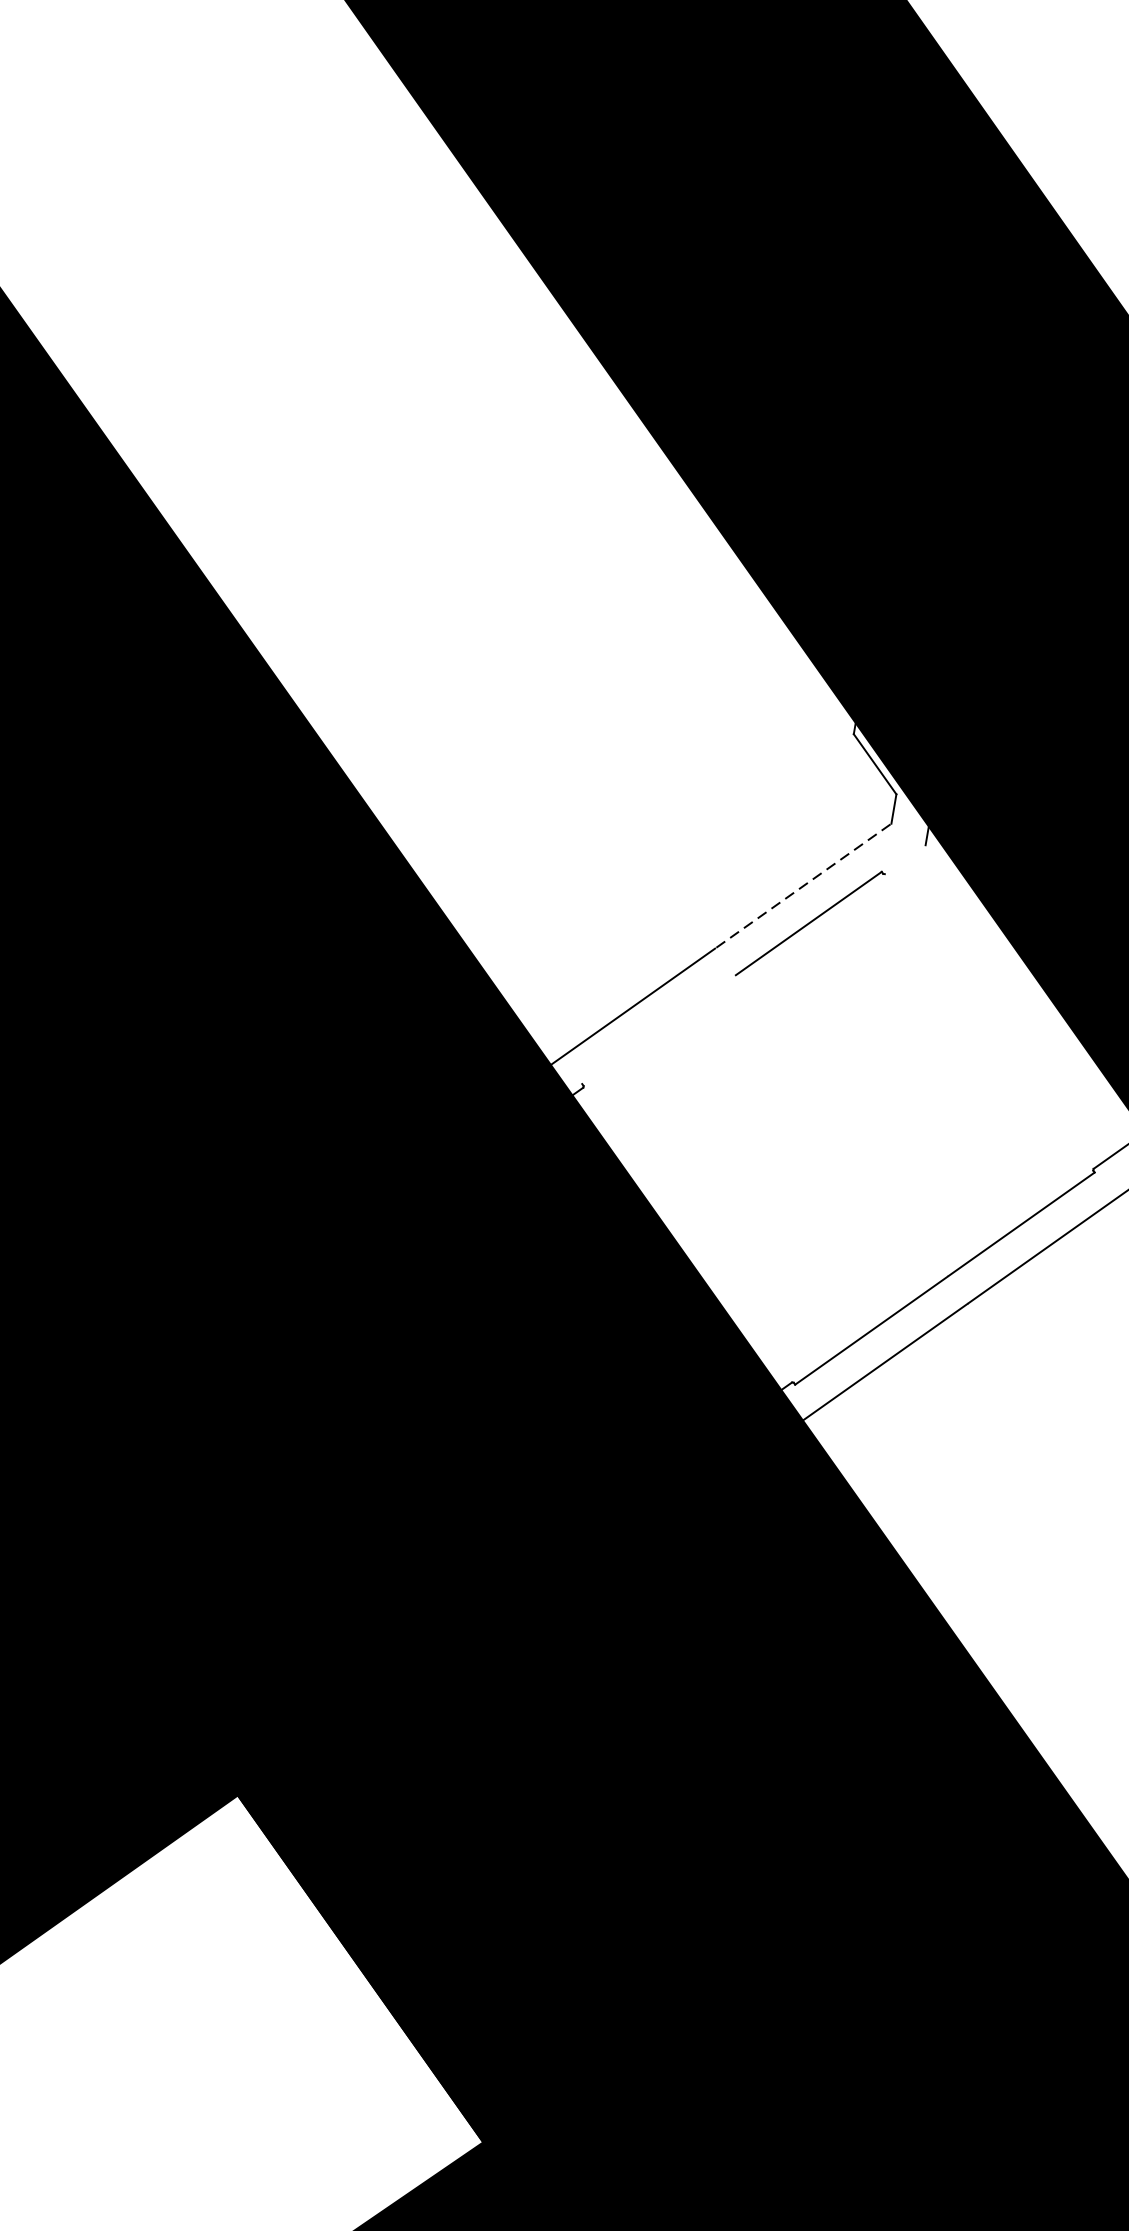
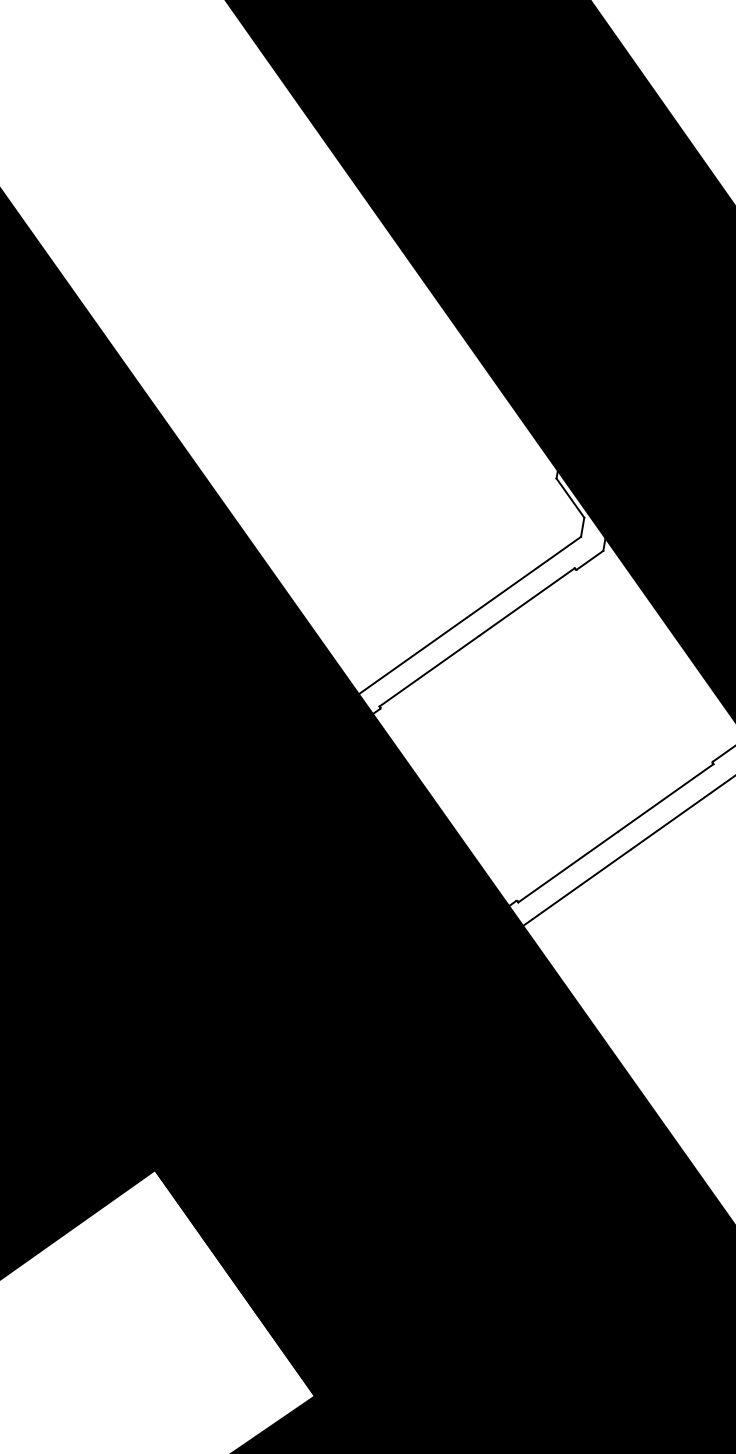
line: (904, 858) -> (589, 559), added
line: (804, 886) -> (524, 577), dashed -> solid
line: (658, 1030) -> (429, 671), added

